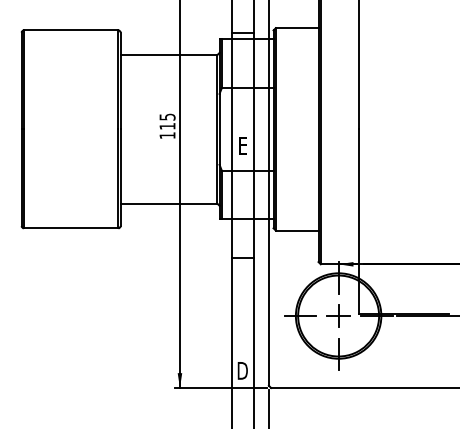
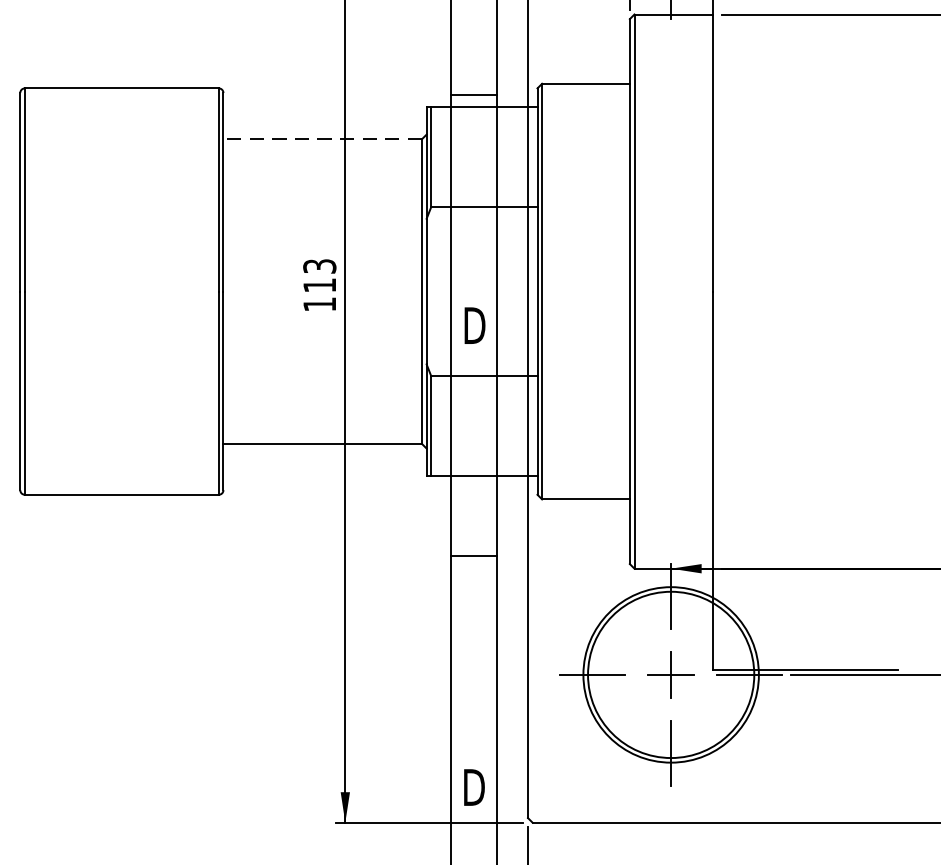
line: (168, 55) -> (321, 139), solid -> dashed
text: (166, 116) -> (317, 265), 115 -> 113
text: (243, 145) -> (475, 324), E -> D

